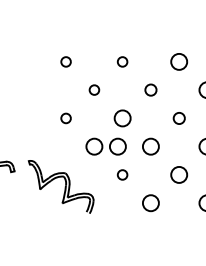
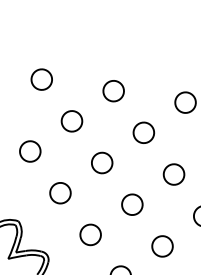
circle: (65, 61) -> (41, 78), size x1.67
circle: (122, 61) -> (113, 90), size x1.67
circle: (94, 89) -> (72, 120), size x1.67
circle: (150, 89) -> (143, 131), size x1.43
circle: (65, 118) -> (29, 151), size x1.67
circle: (179, 118) -> (174, 174), size x1.43
circle: (117, 146) -> (89, 197), removed
circle: (122, 174) -> (90, 234), size x1.67

